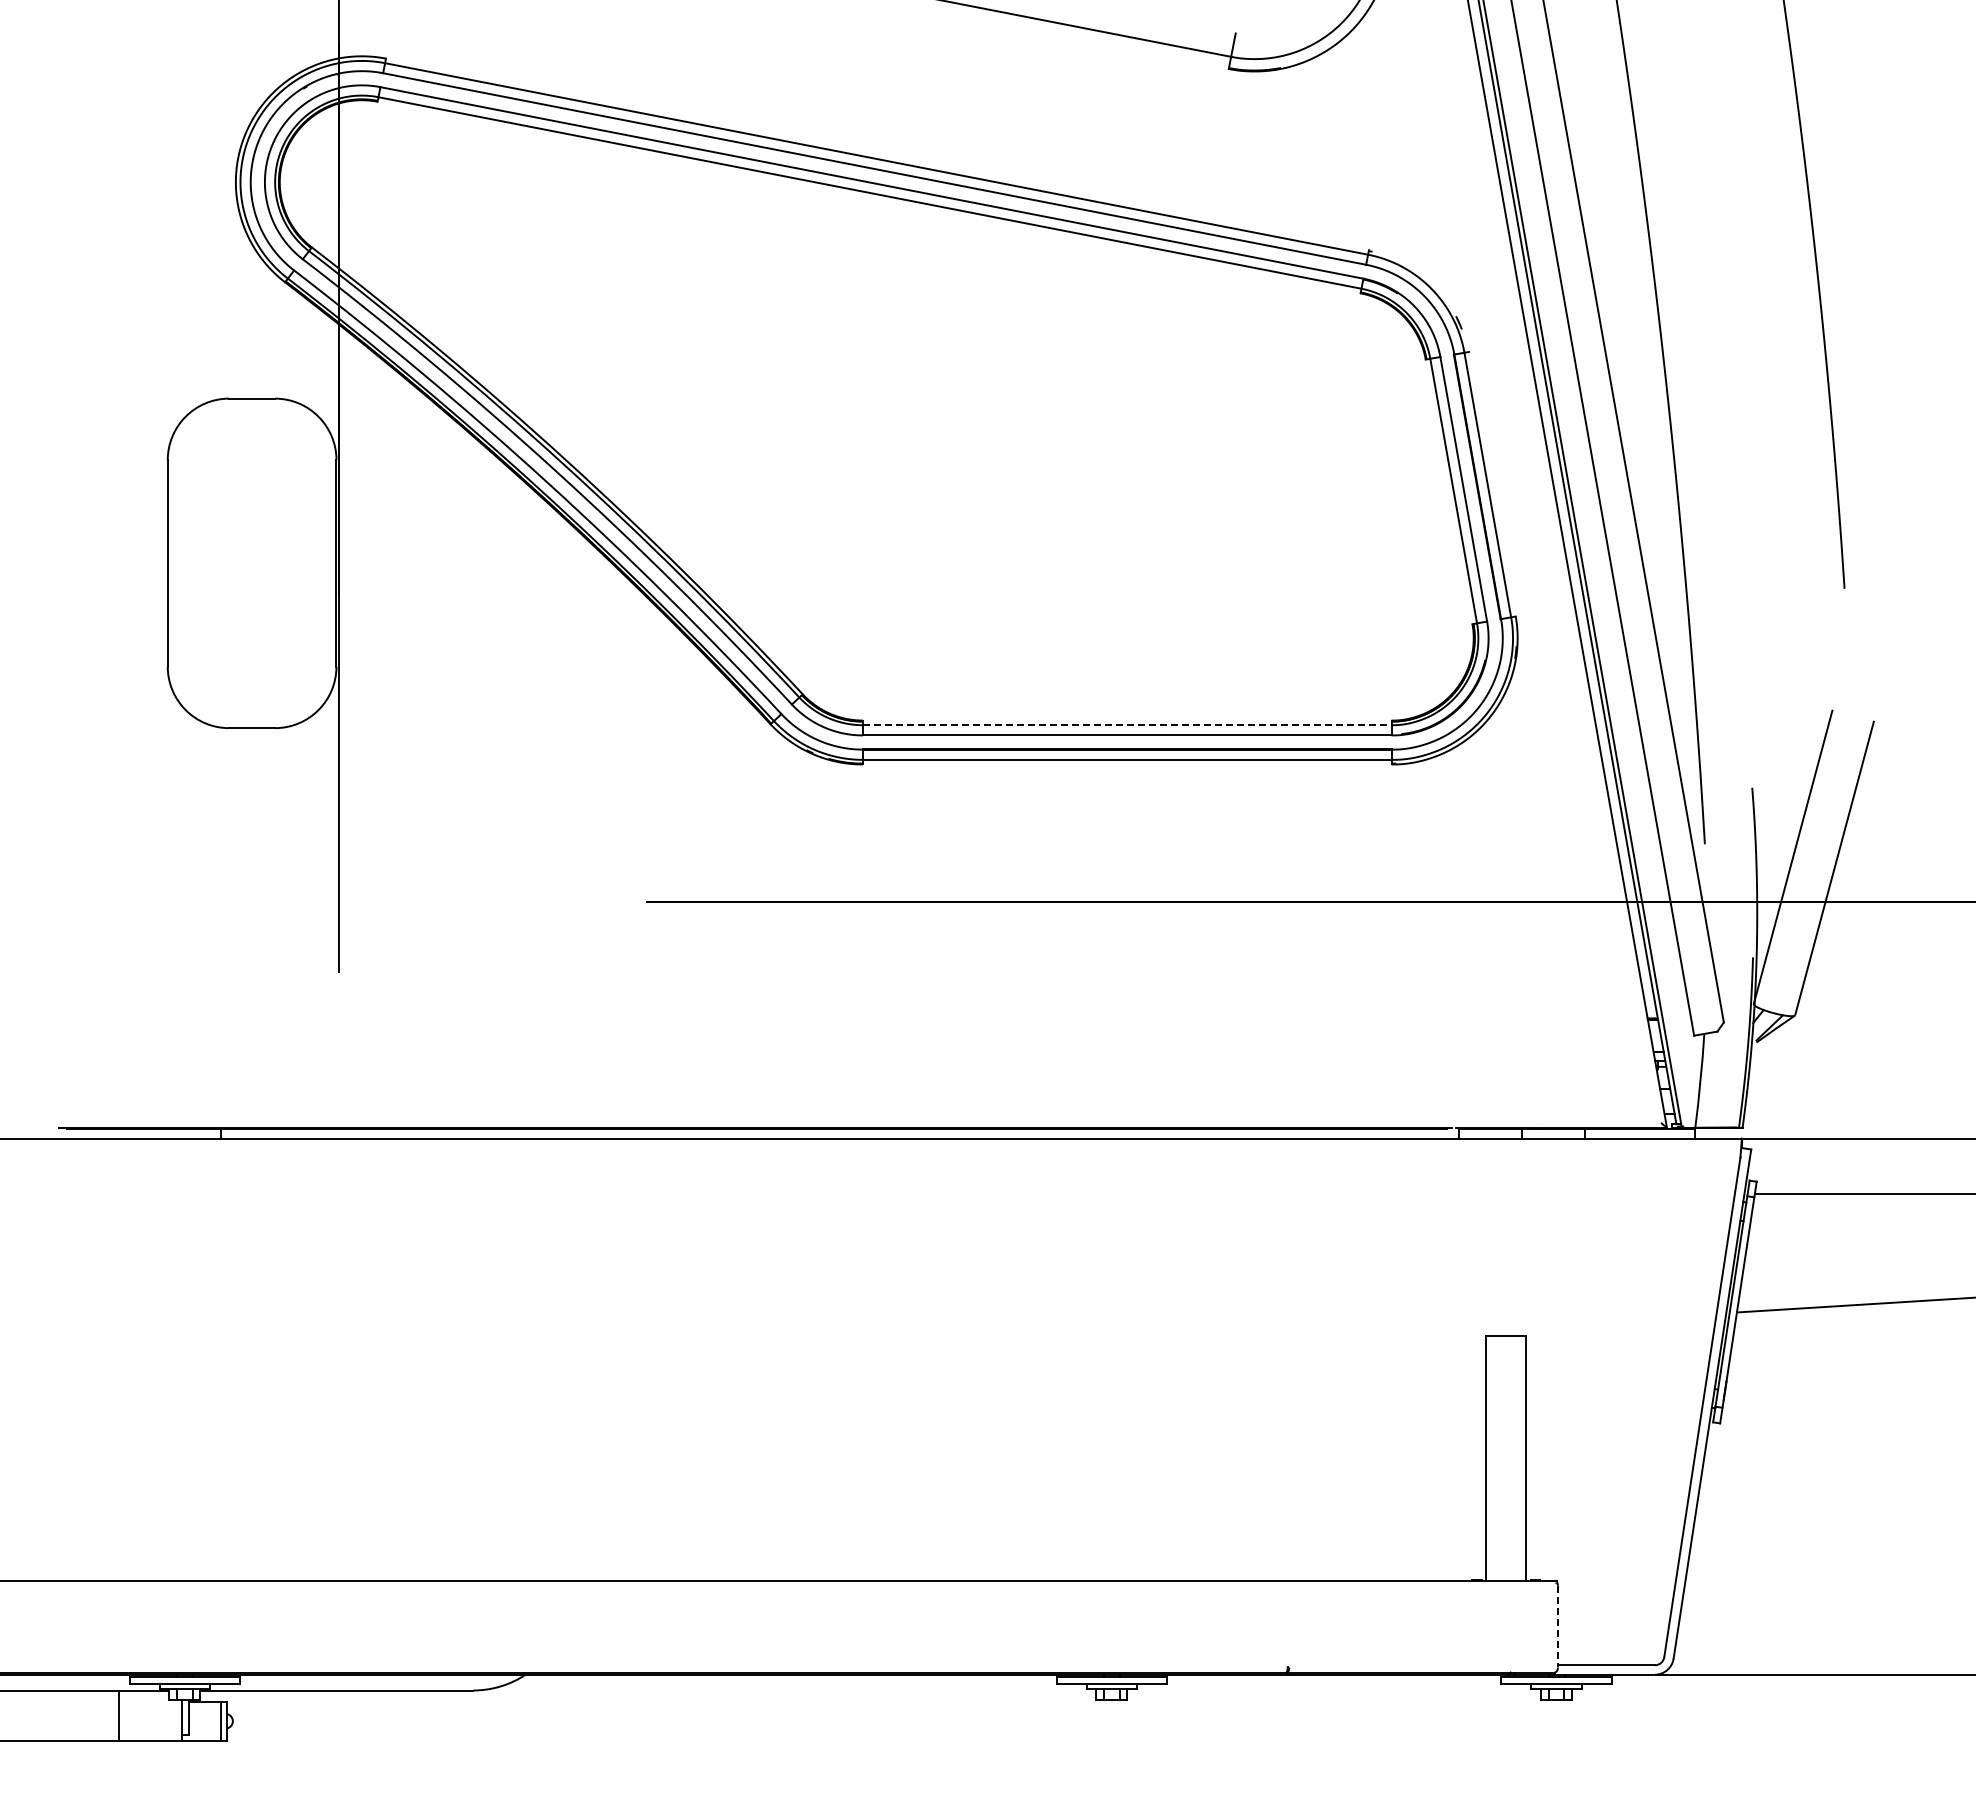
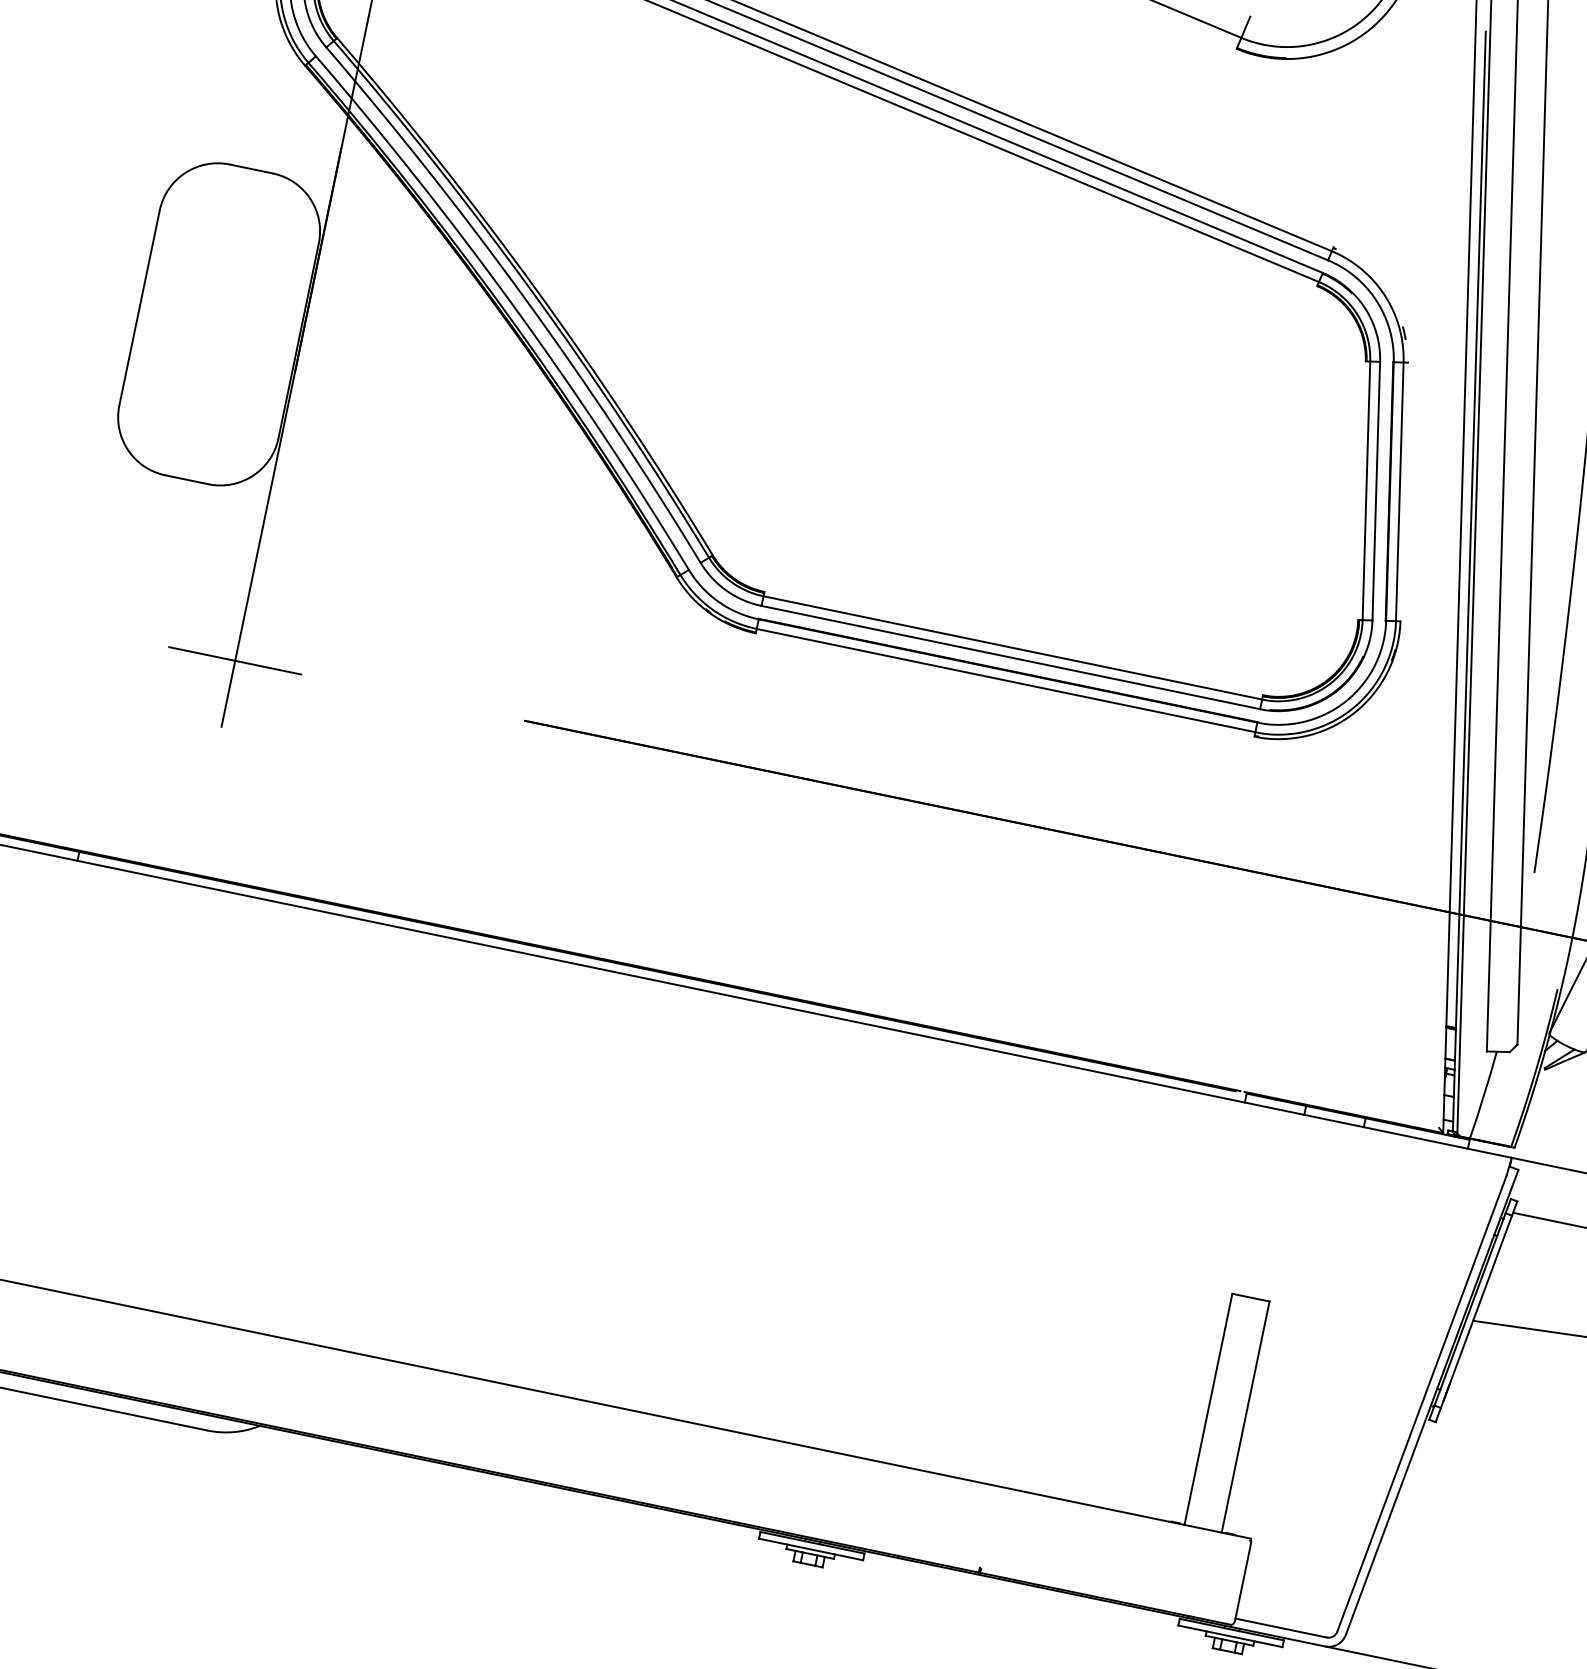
line: (1127, 725) -> (1013, 648), dashed -> solid
line: (339, 902) -> (235, 661), added
line: (1557, 1626) -> (1242, 1581), dashed -> solid

